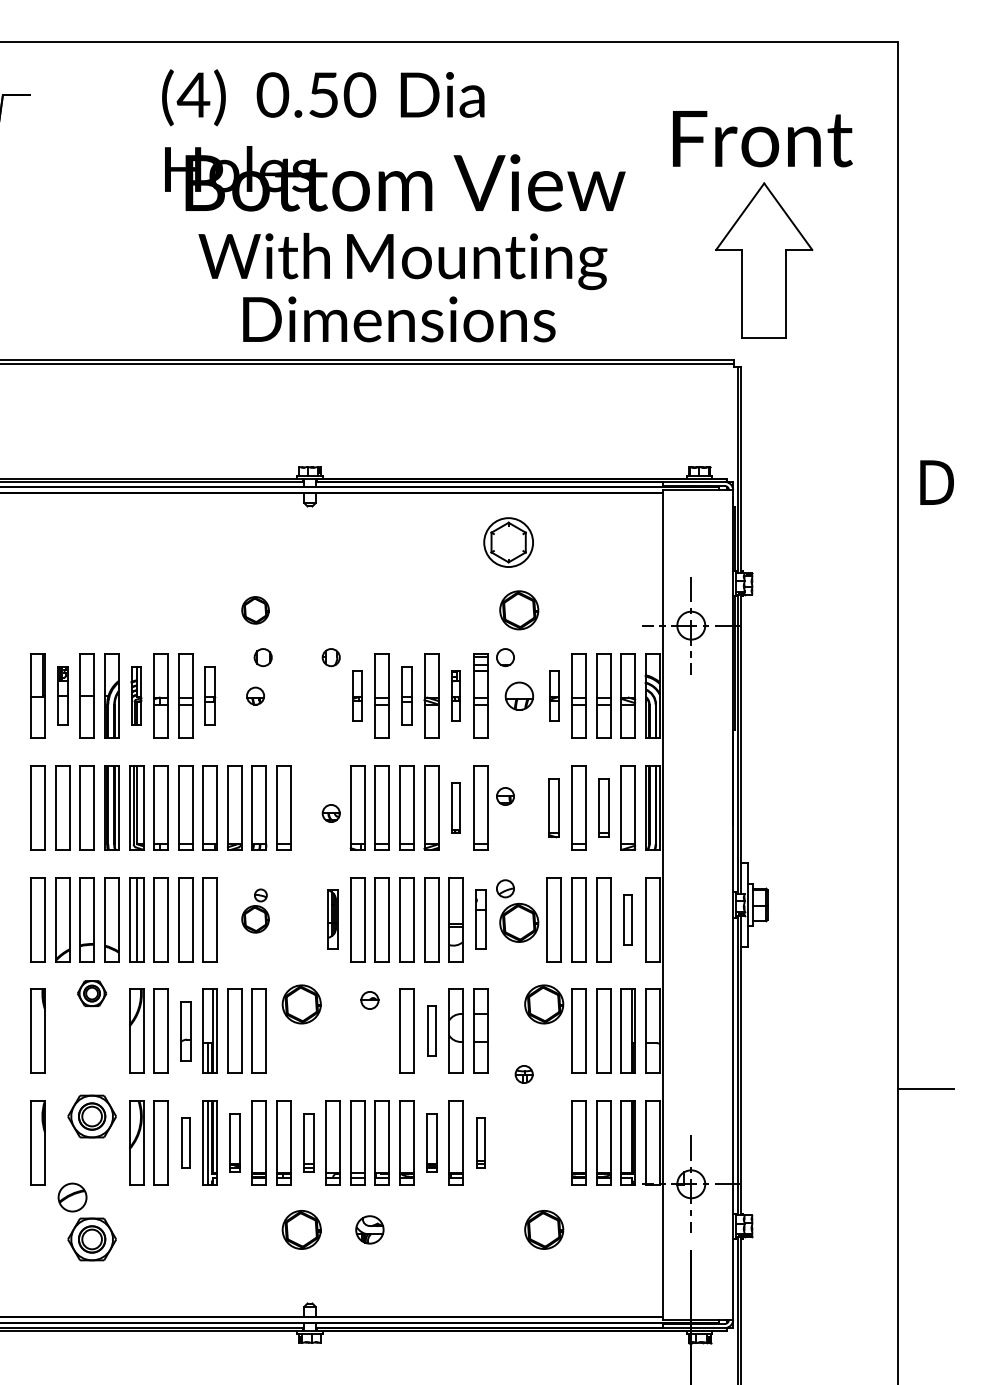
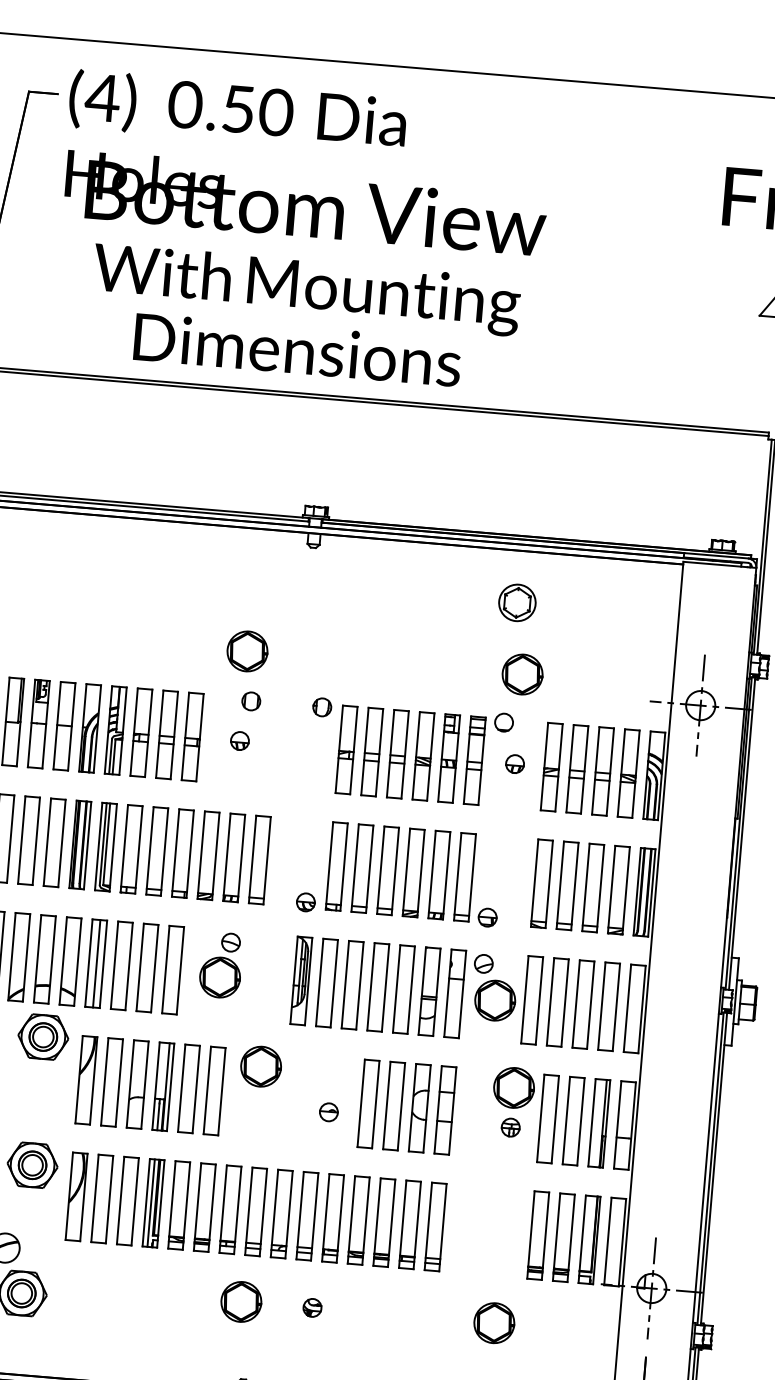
text: (393, 205) -> (301, 230), moved
part: (508, 542) -> (517, 602), size x0.71
part: (255, 610) -> (247, 651), size x1.43
part: (62, 695) -> (38, 723), size x1.43
part: (136, 695) -> (115, 729), size x1.43
part: (210, 695) -> (192, 736), size x1.43
part: (357, 695) -> (346, 749), size x1.67
part: (406, 695) -> (397, 753), size x1.43
part: (455, 695) -> (448, 757), size x1.67
part: (518, 695) -> (514, 763), size x0.62
part: (554, 695) -> (551, 766), size x1.67
part: (505, 796) -> (487, 917), moved
part: (455, 807) -> (438, 874), size x1.67
part: (553, 807) -> (541, 883), size x1.43
part: (603, 807) -> (593, 887), size x1.43
part: (330, 813) -> (305, 902), moved
part: (255, 910) -> (221, 964), size x1.43
part: (332, 919) -> (300, 980), size x1.43
part: (480, 919) -> (455, 993), size x1.43
part: (627, 919) -> (608, 1006), size x1.67
part: (91, 993) -> (42, 1036), size x1.67
part: (369, 1000) -> (328, 1112), moved
part: (185, 1030) -> (137, 1083), size x1.43
part: (431, 1030) -> (394, 1105), size x1.67
part: (523, 1074) -> (510, 1127), moved
part: (185, 1142) -> (127, 1200), size x1.67
part: (234, 1142) -> (178, 1204), size x1.43
part: (308, 1142) -> (256, 1211), size x1.43
part: (431, 1142) -> (384, 1222), size x1.43
part: (480, 1142) -> (435, 1226), size x1.67
part: (369, 1229) -> (312, 1307), size x0.62

